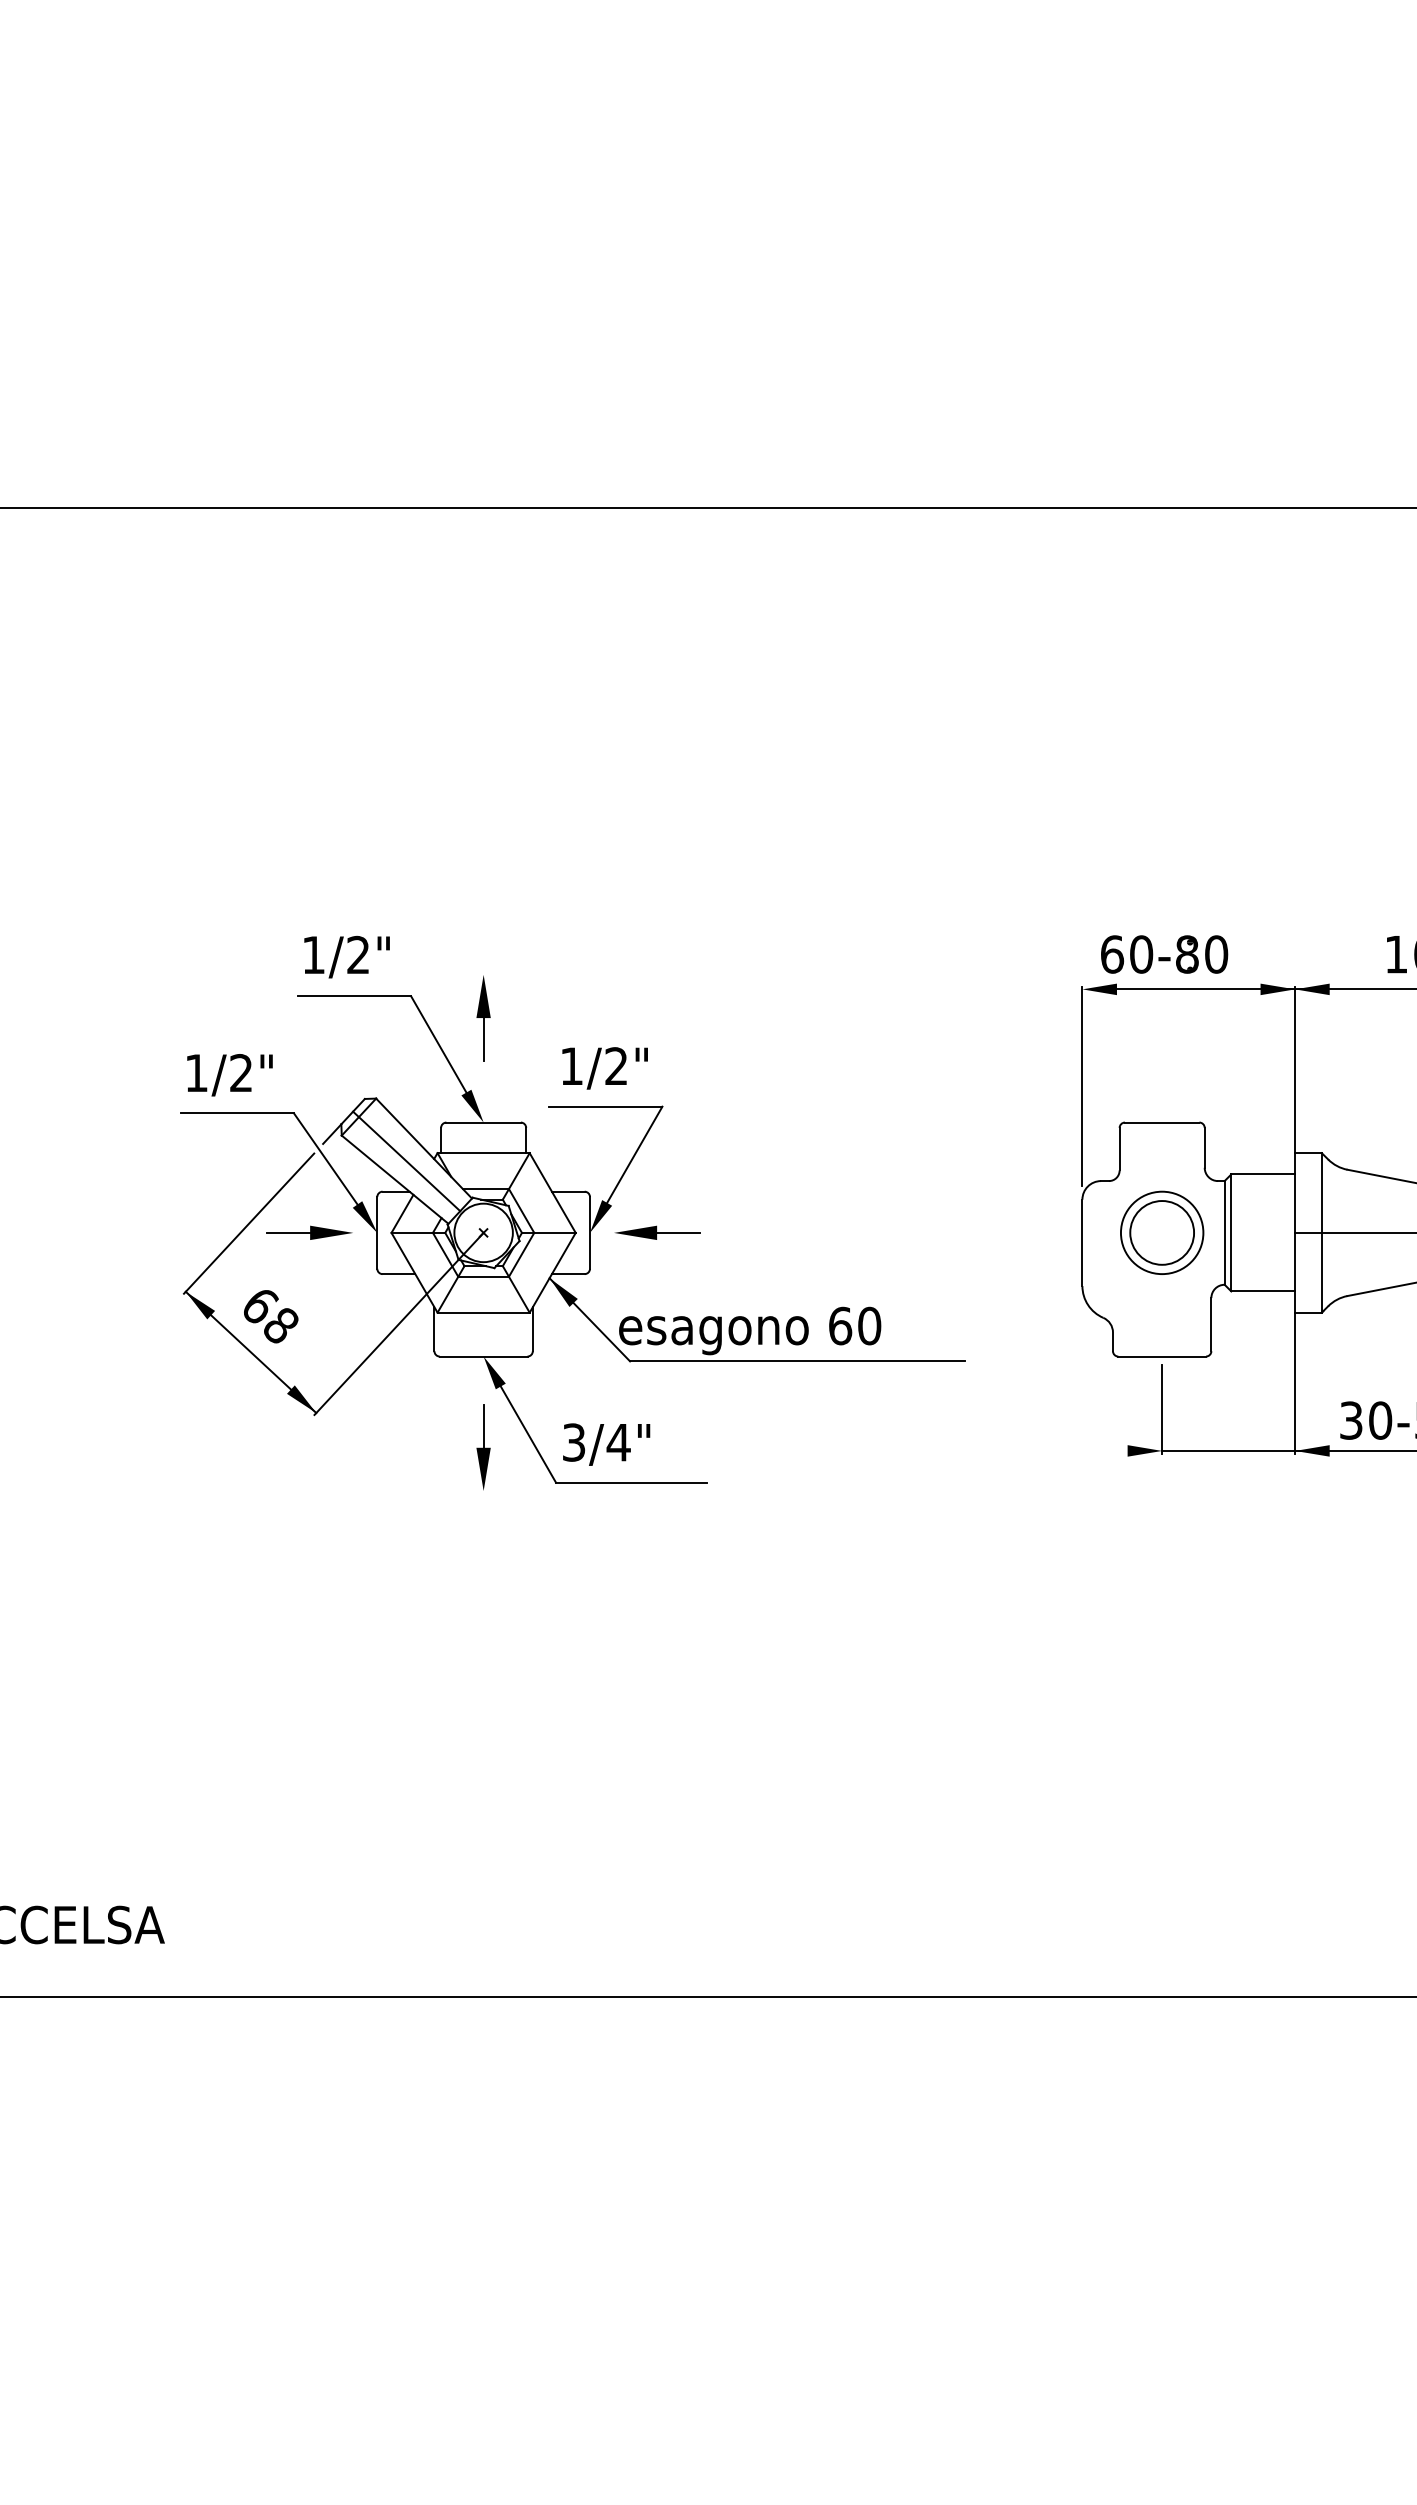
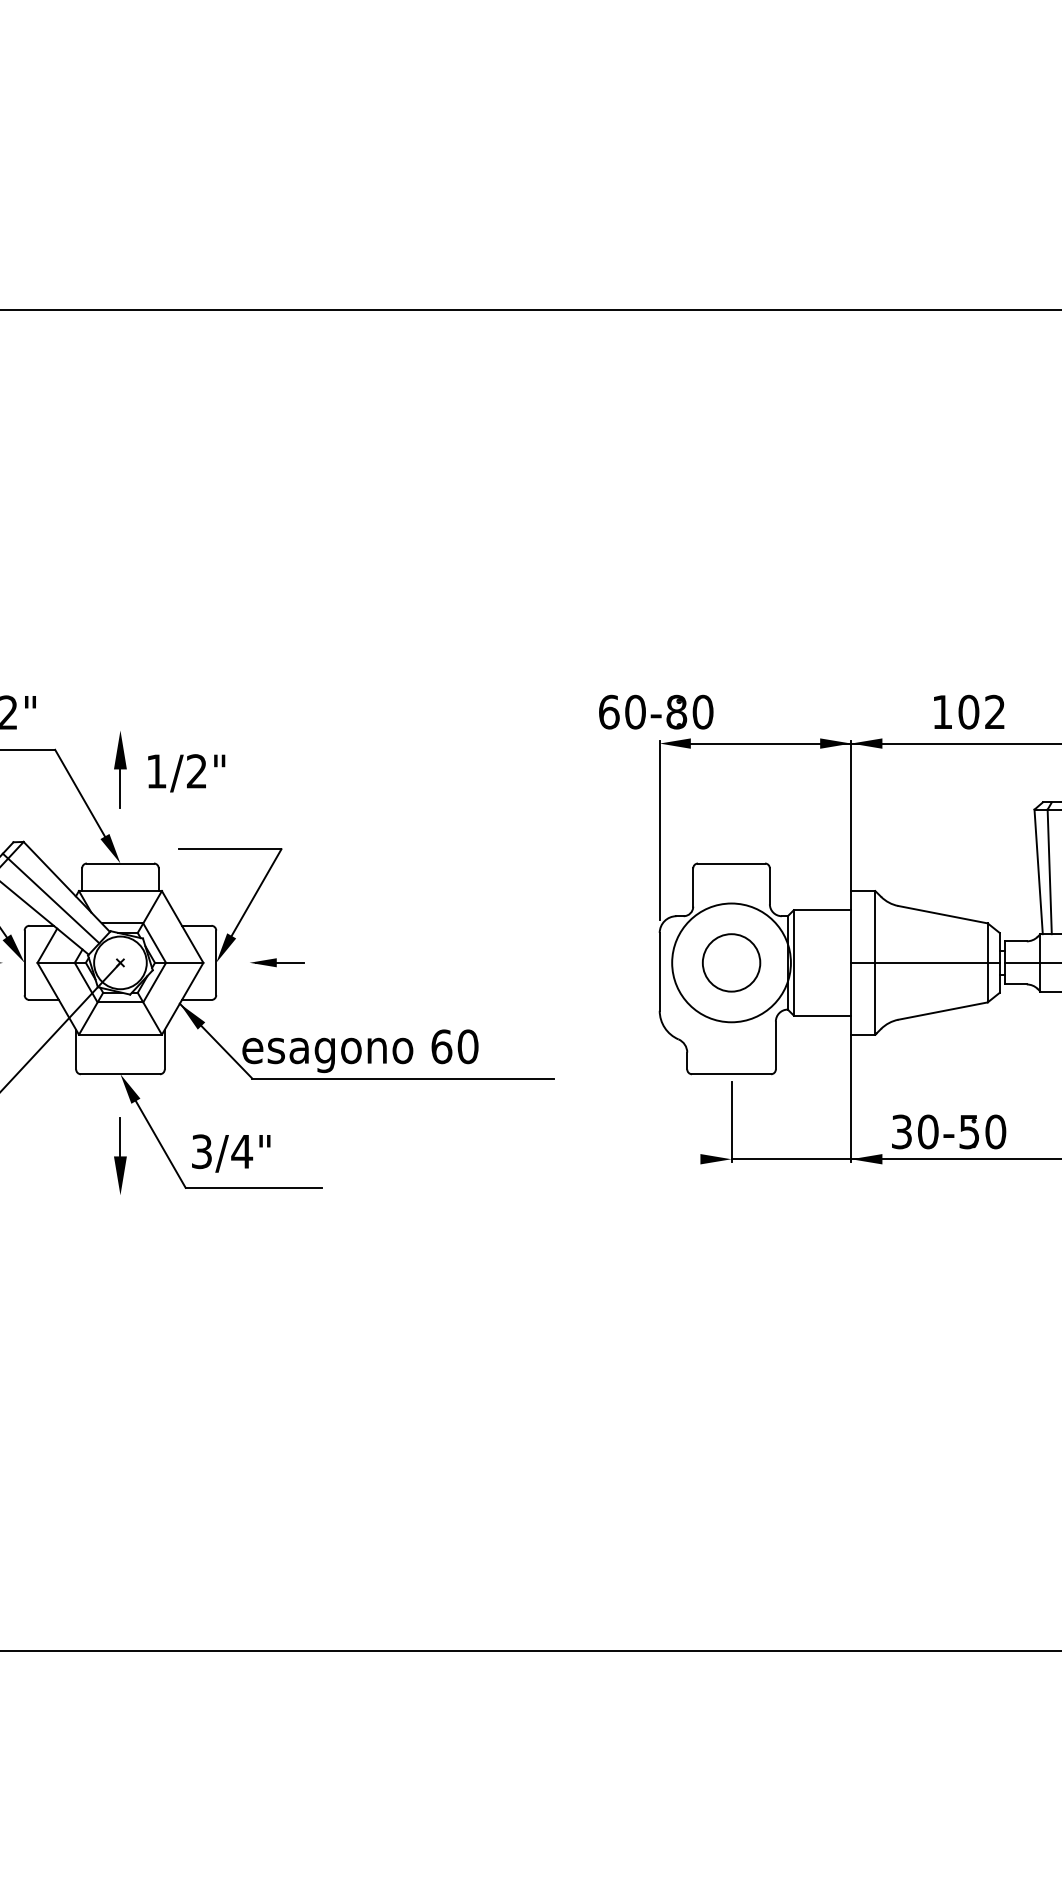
text: (1164, 954) -> (656, 712), moved
text: (604, 1068) -> (186, 773), moved
part: (657, 1232) -> (277, 962), size x0.7
circle: (1161, 1232) -> (730, 962), size x1.6

